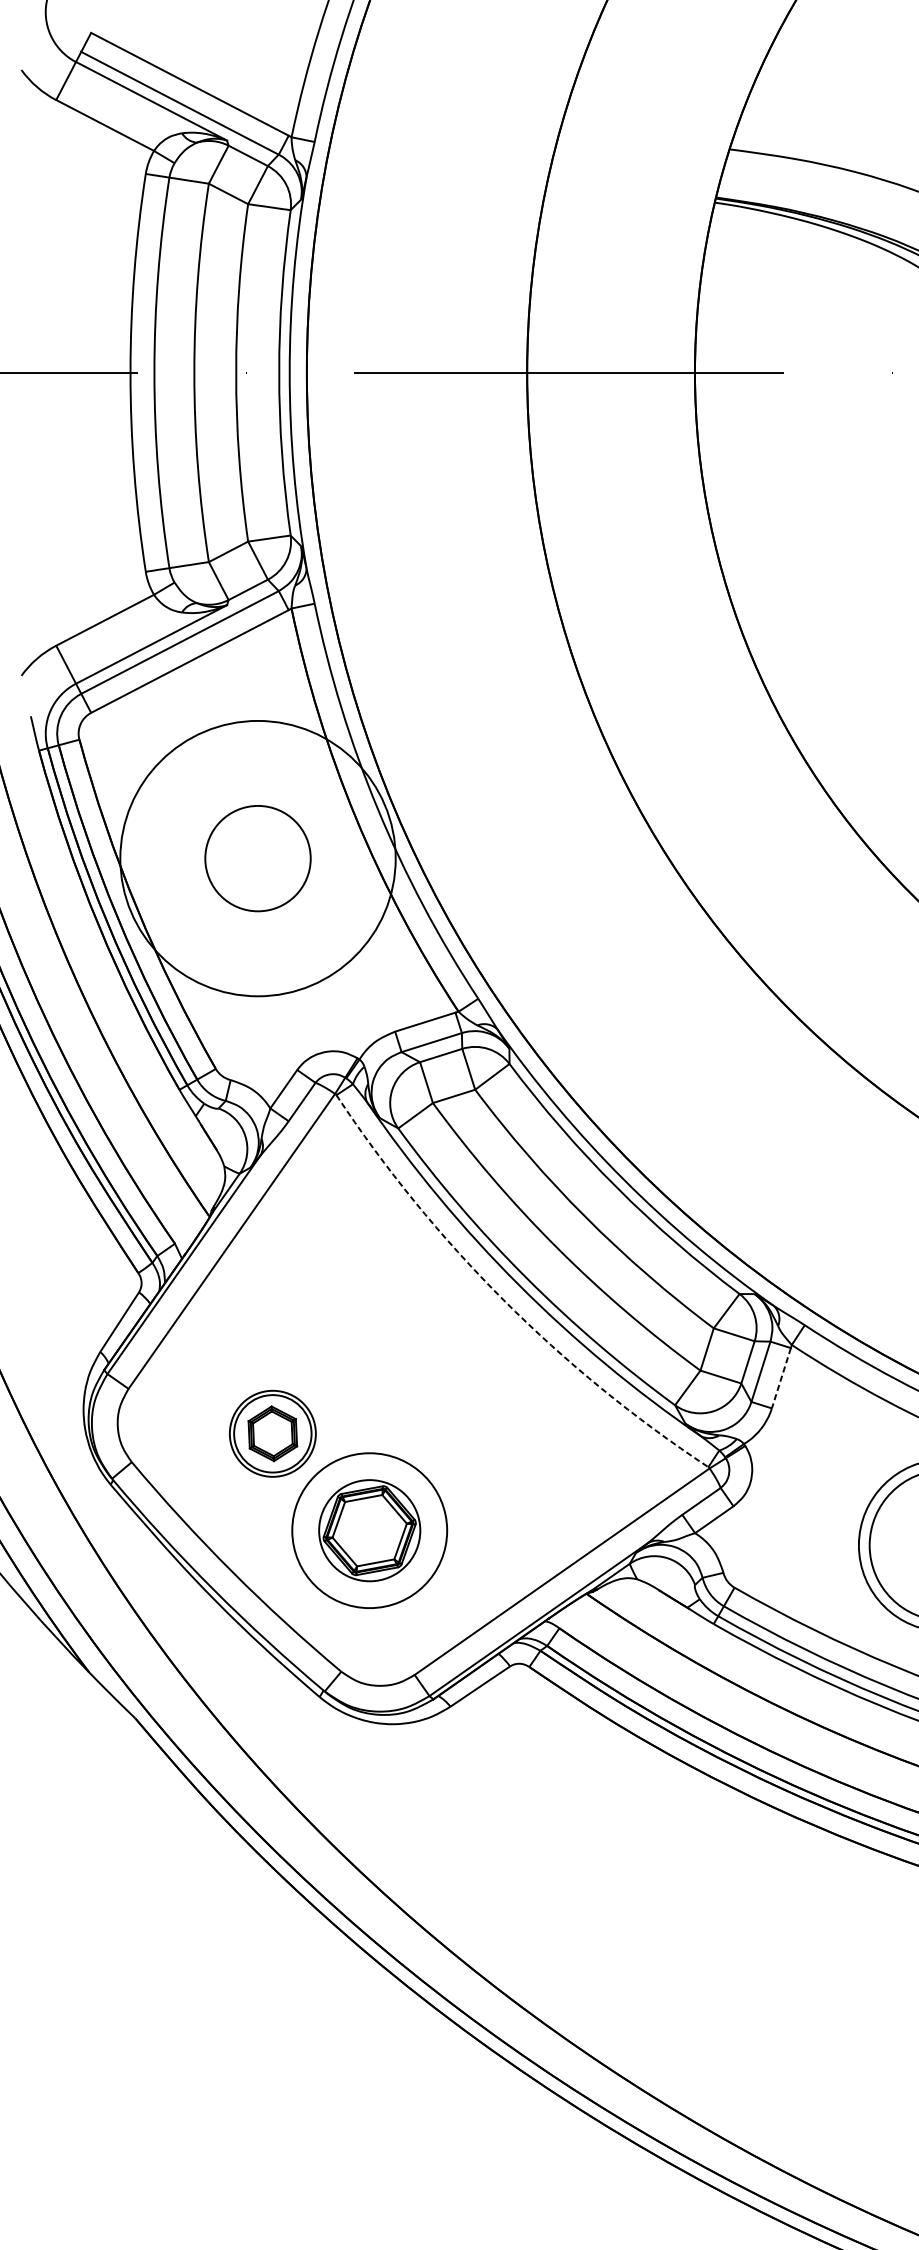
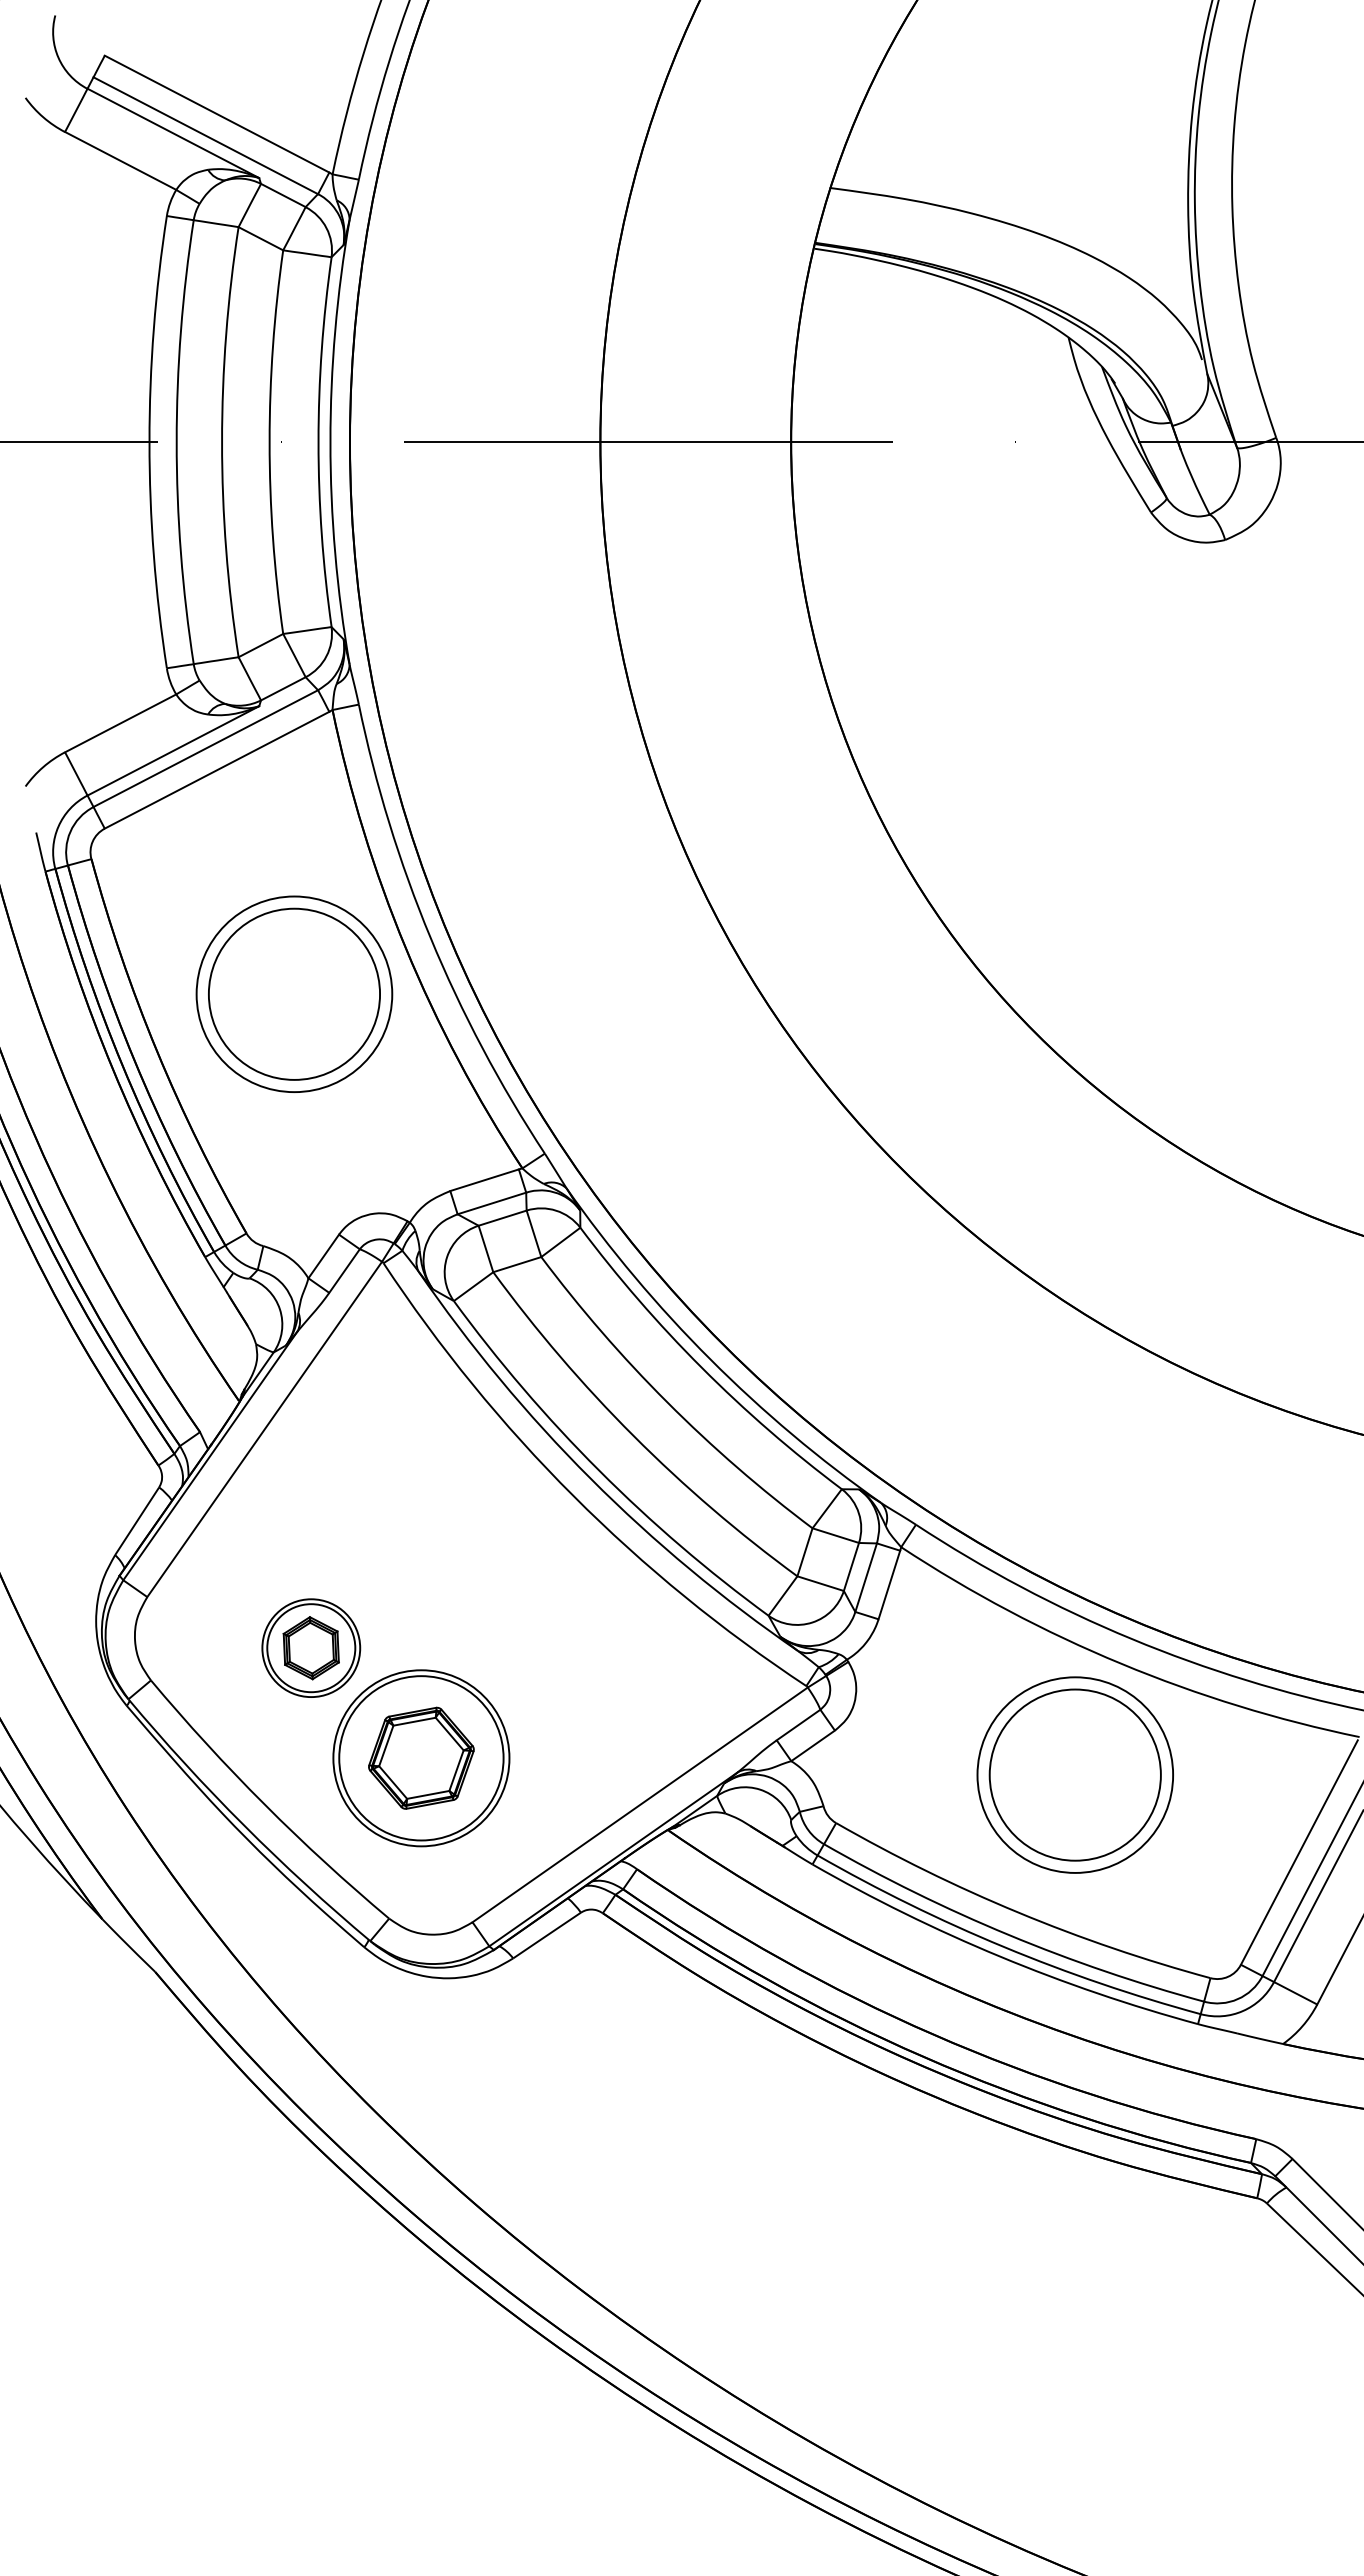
circle: (258, 857) -> (294, 993), size x1.43
circle: (258, 858) -> (294, 994), size x0.62
arc: (503, 1300) -> (573, 1496), dashed -> solid
line: (781, 1378) -> (889, 1585), dashed -> solid
circle: (369, 1530) -> (421, 1758), size x1.43

